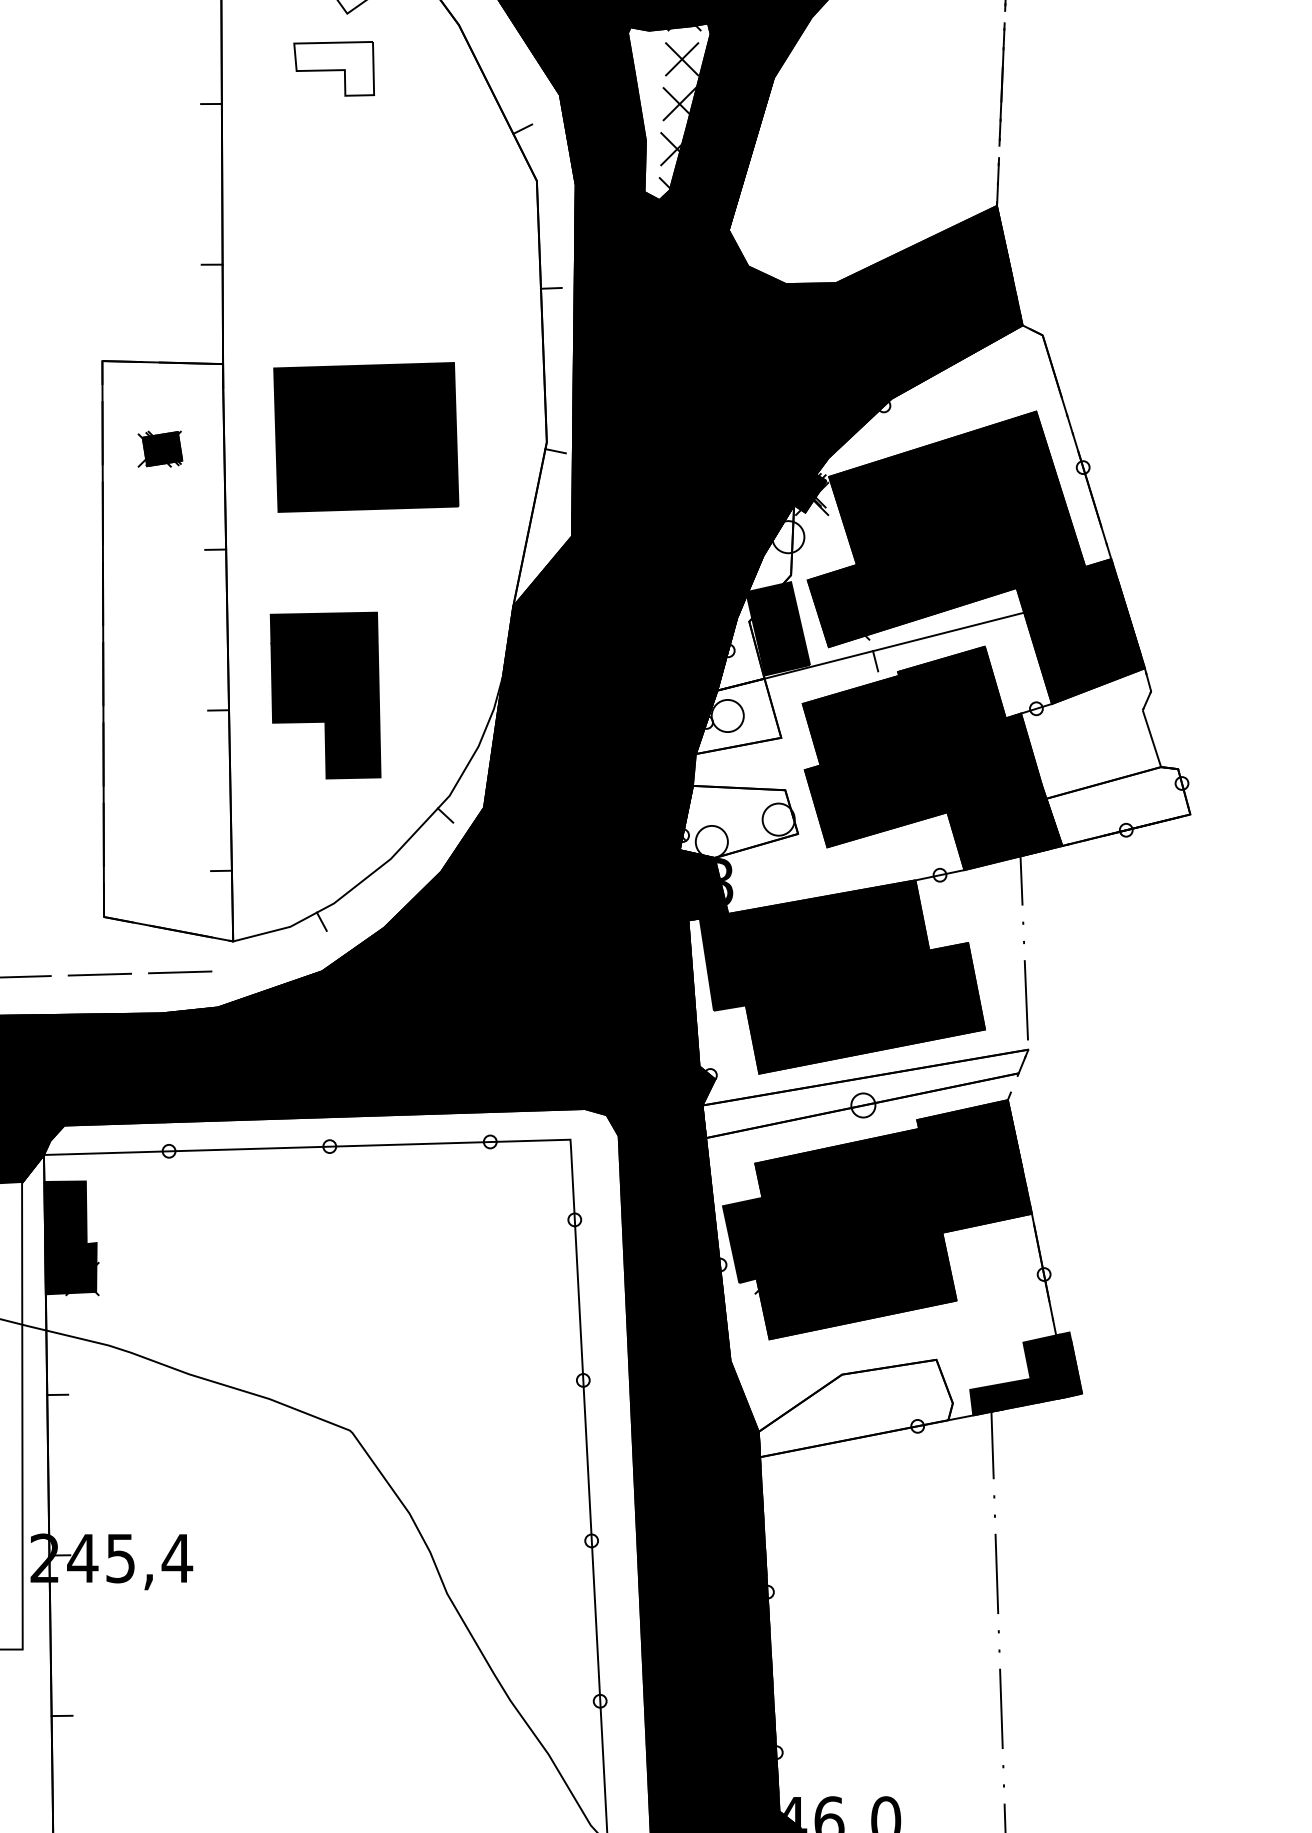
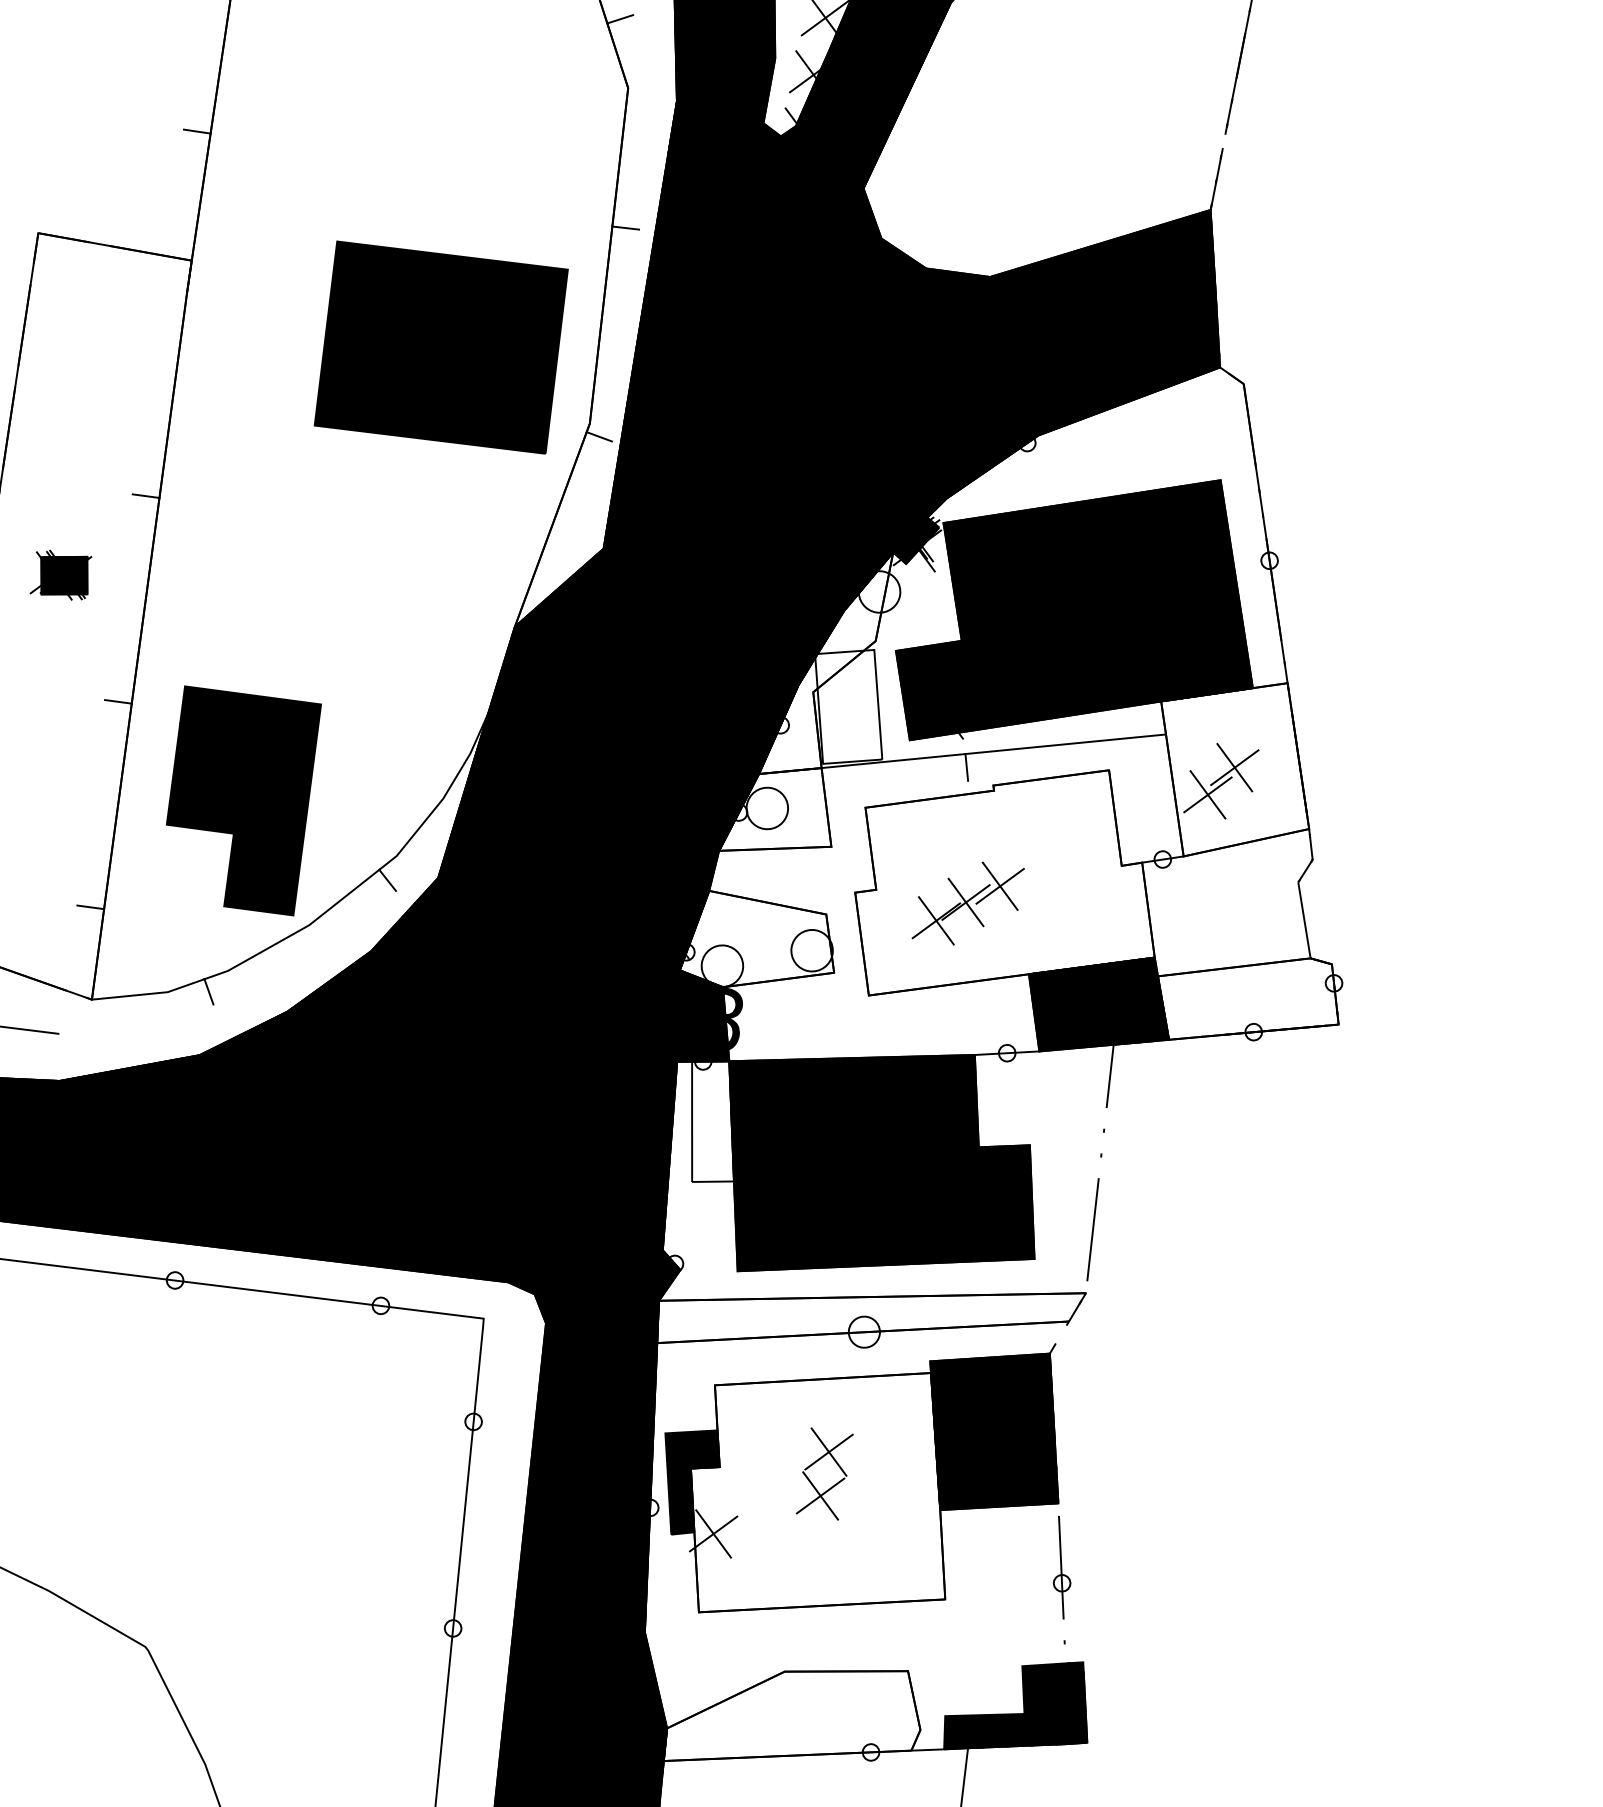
part: (366, 437) -> (441, 347), moved
part: (160, 448) -> (62, 574), moved
fill: (778, 628) -> (849, 706), removed
fill: (1080, 631) -> (1234, 769), removed
part: (325, 695) -> (239, 800), moved
fill: (921, 746) -> (1008, 885), removed
fill: (722, 961) -> (712, 1120), removed
fill: (851, 1233) -> (824, 1493), removed
line: (1043, 1274) -> (1061, 1583), removed

